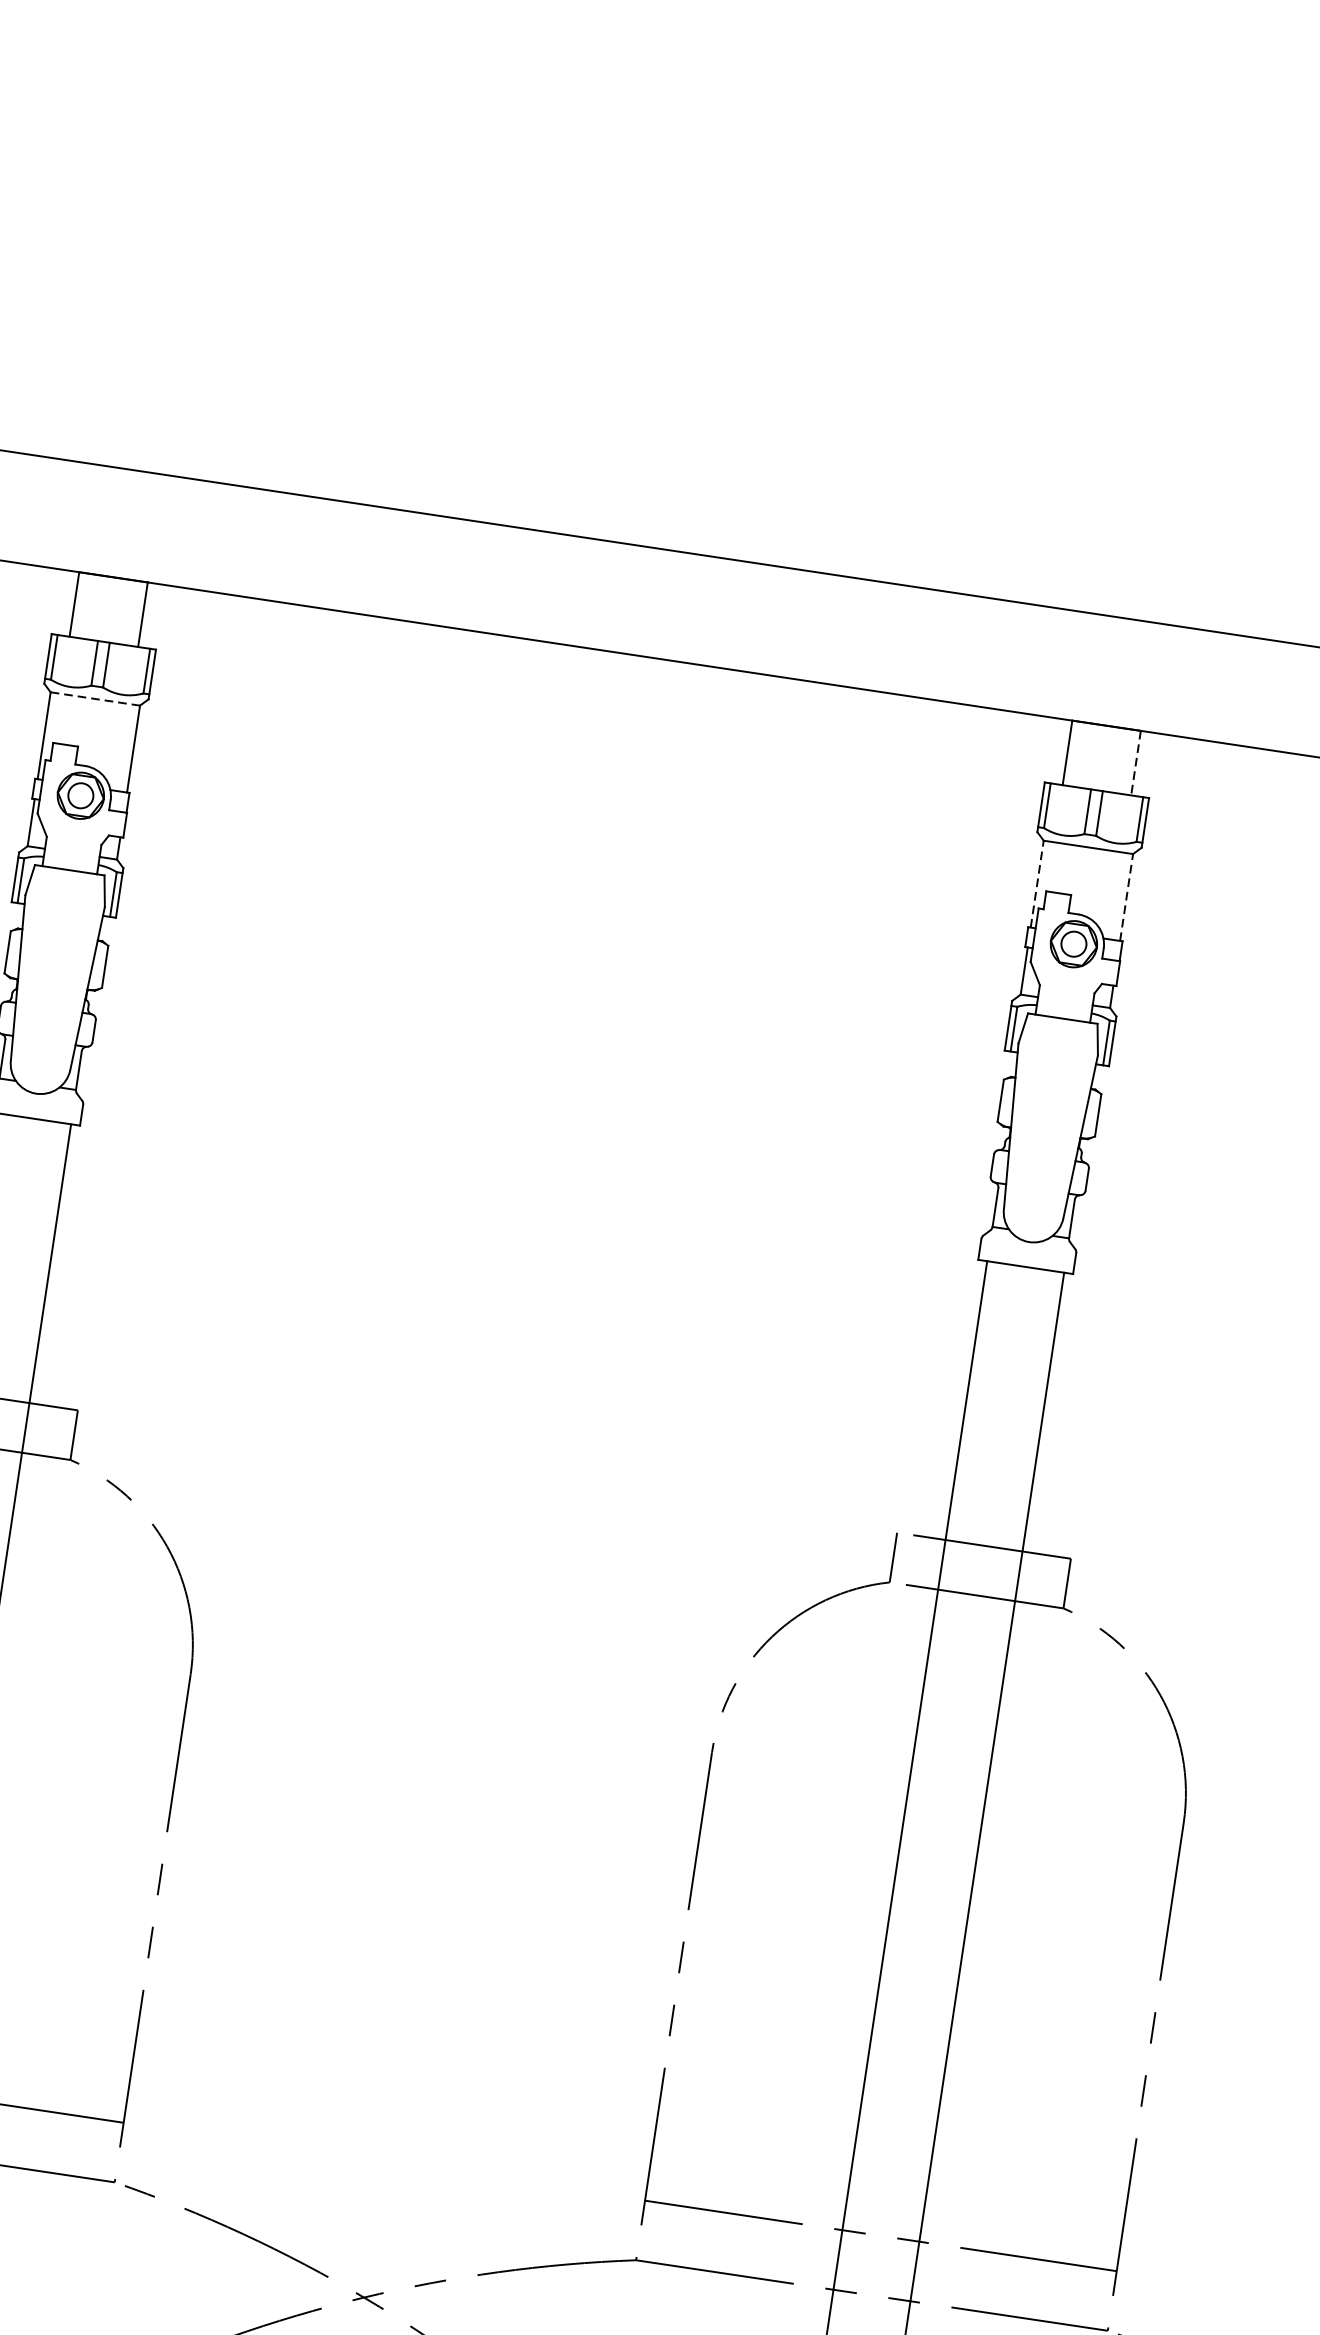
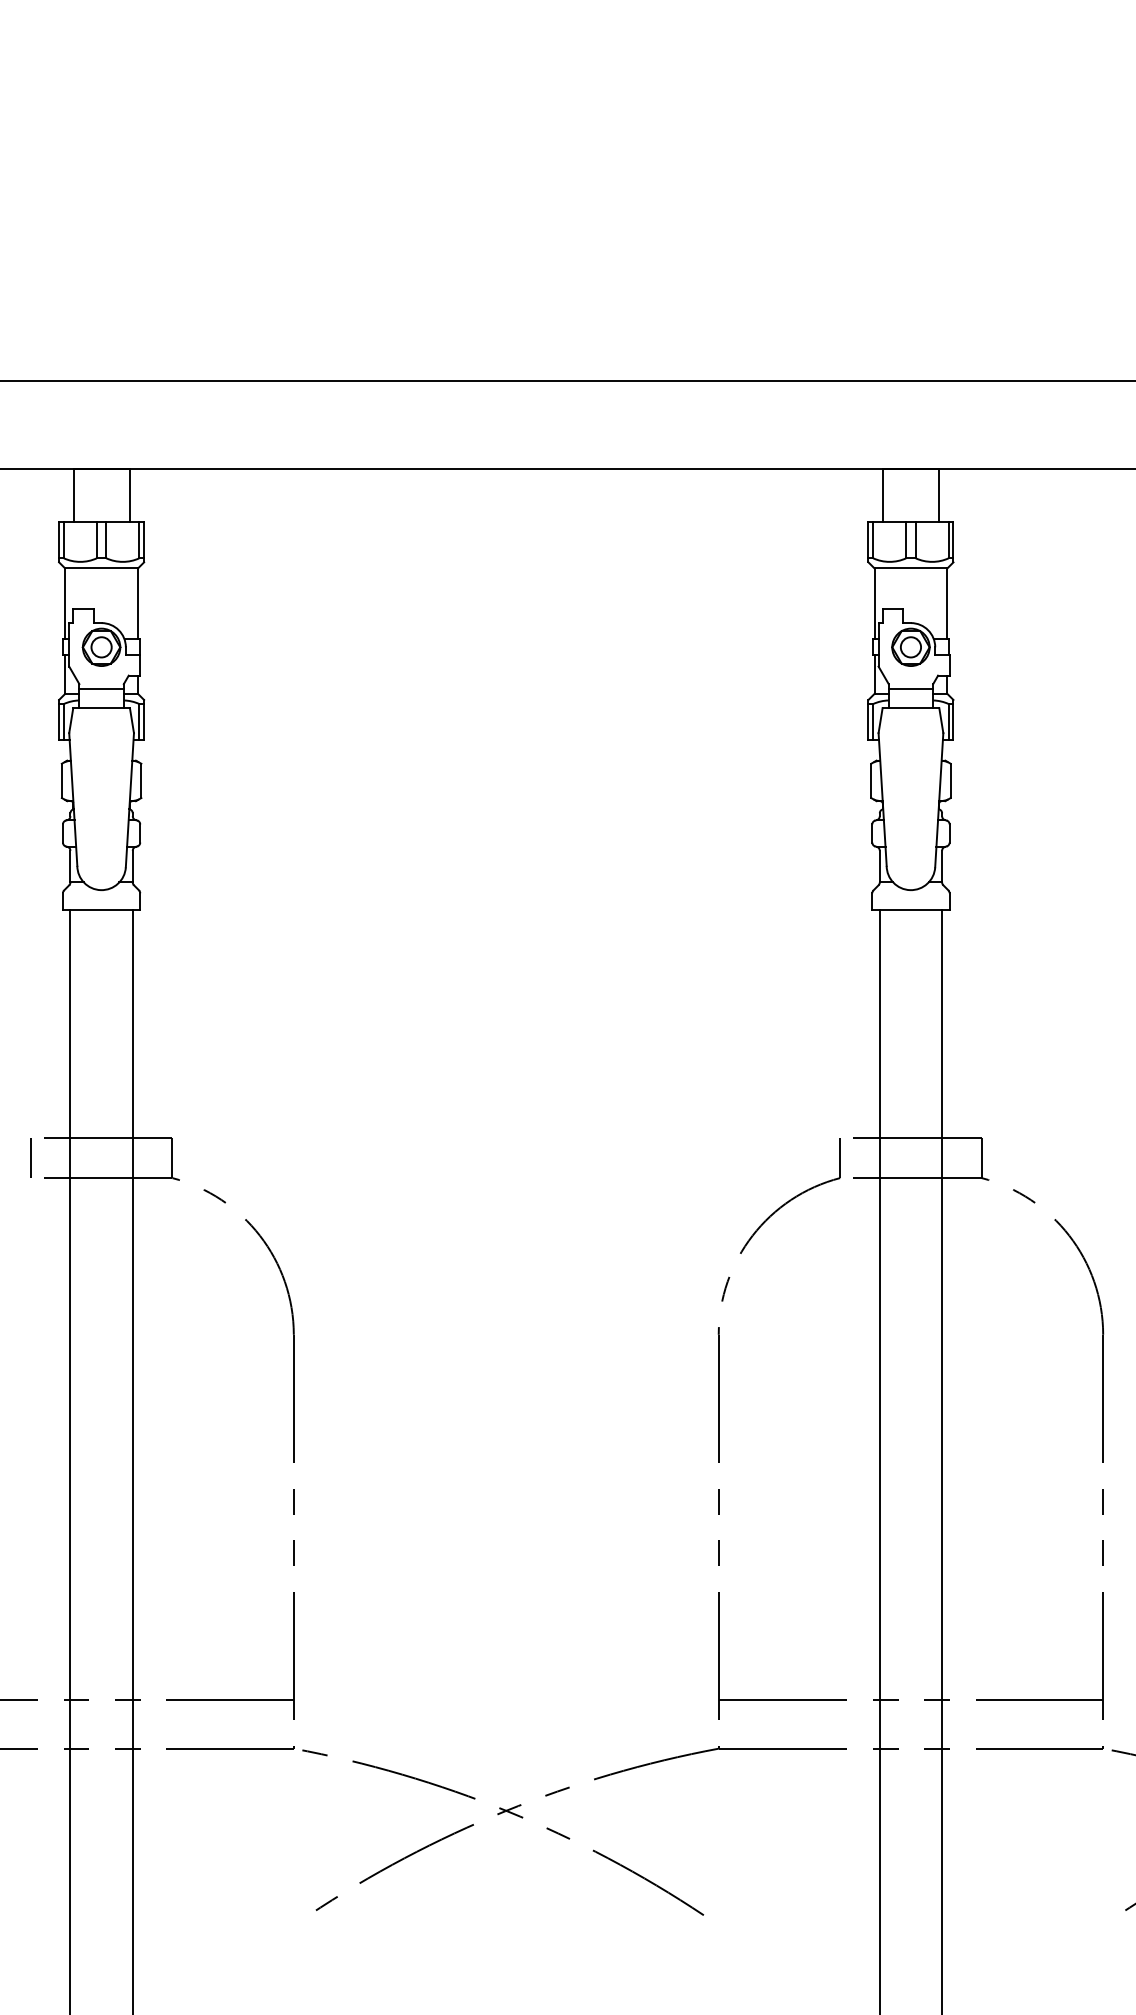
line: (96, 699) -> (102, 568), dashed -> solid
line: (1135, 764) -> (938, 496), dashed -> solid
line: (73, 846) -> (101, 688), added
line: (1037, 883) -> (874, 603), dashed -> solid
line: (1126, 897) -> (947, 603), dashed -> solid
line: (1065, 994) -> (910, 688), added

